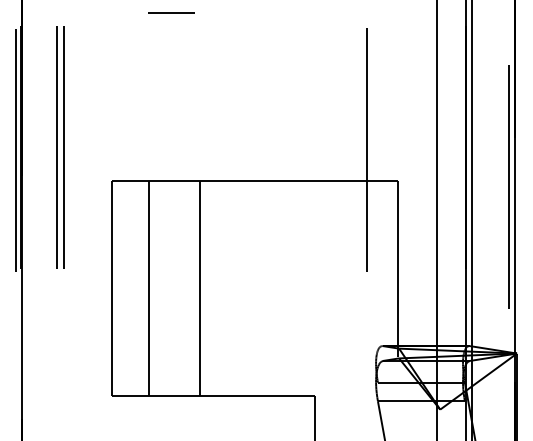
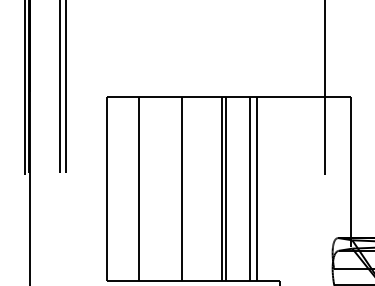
line: (246, 288) -> (221, 188), added
line: (251, 288) -> (226, 188), added
line: (278, 288) -> (249, 188), added
line: (287, 288) -> (256, 188), added

